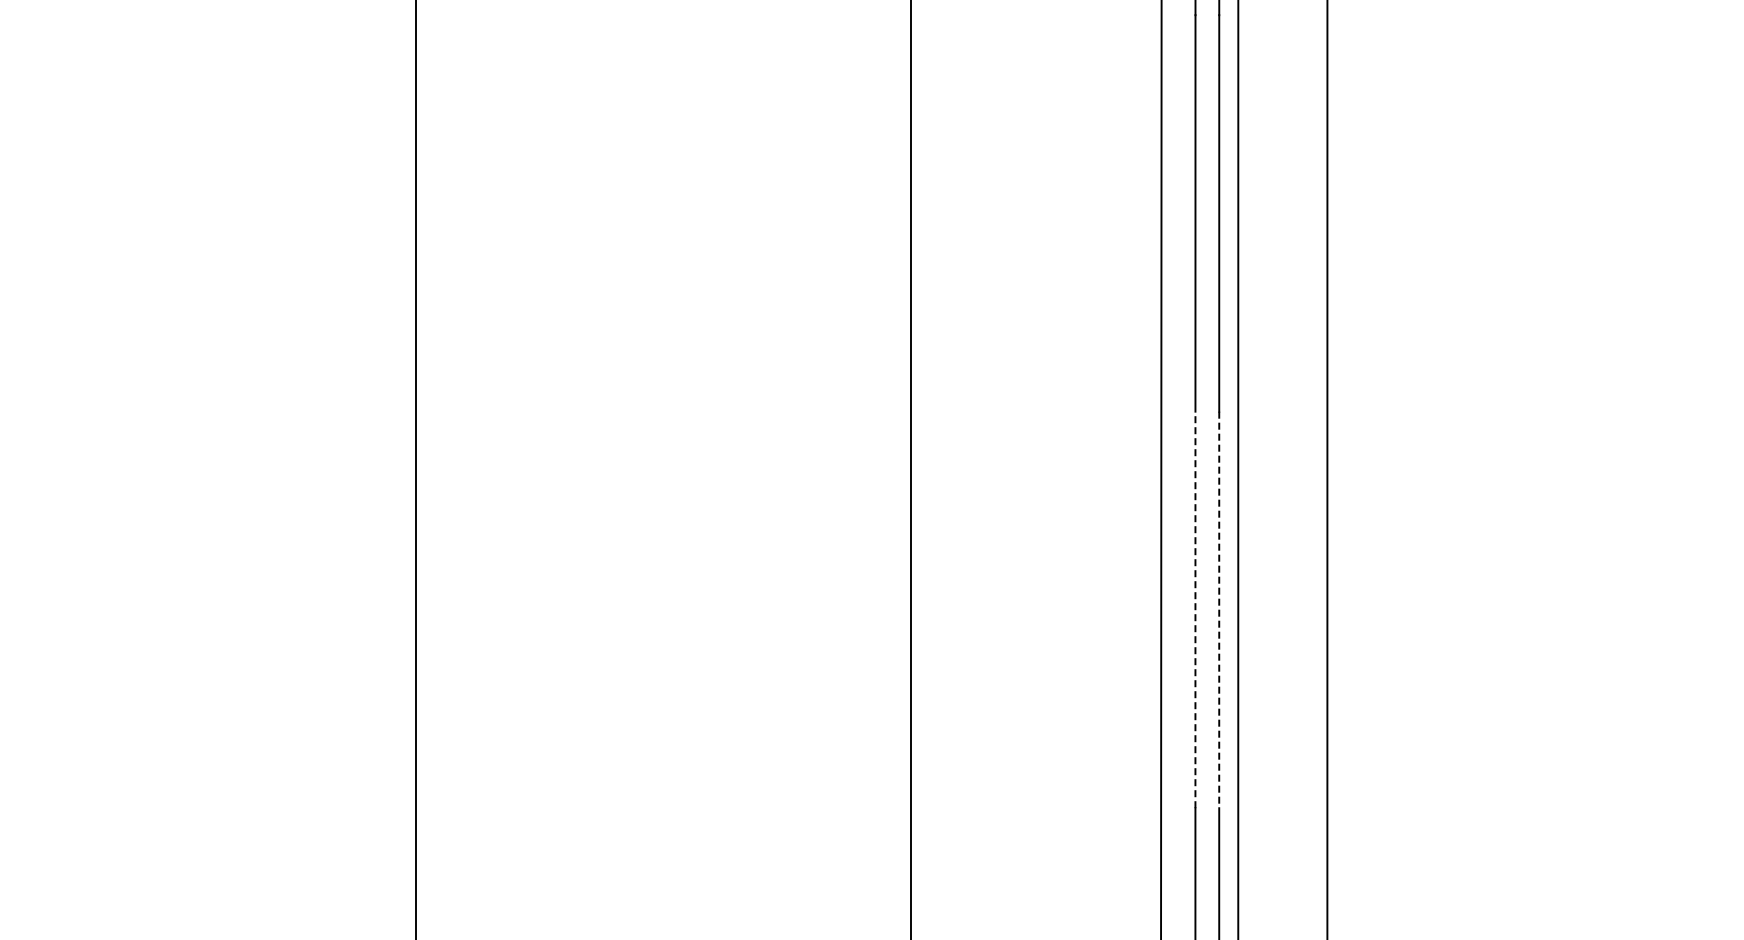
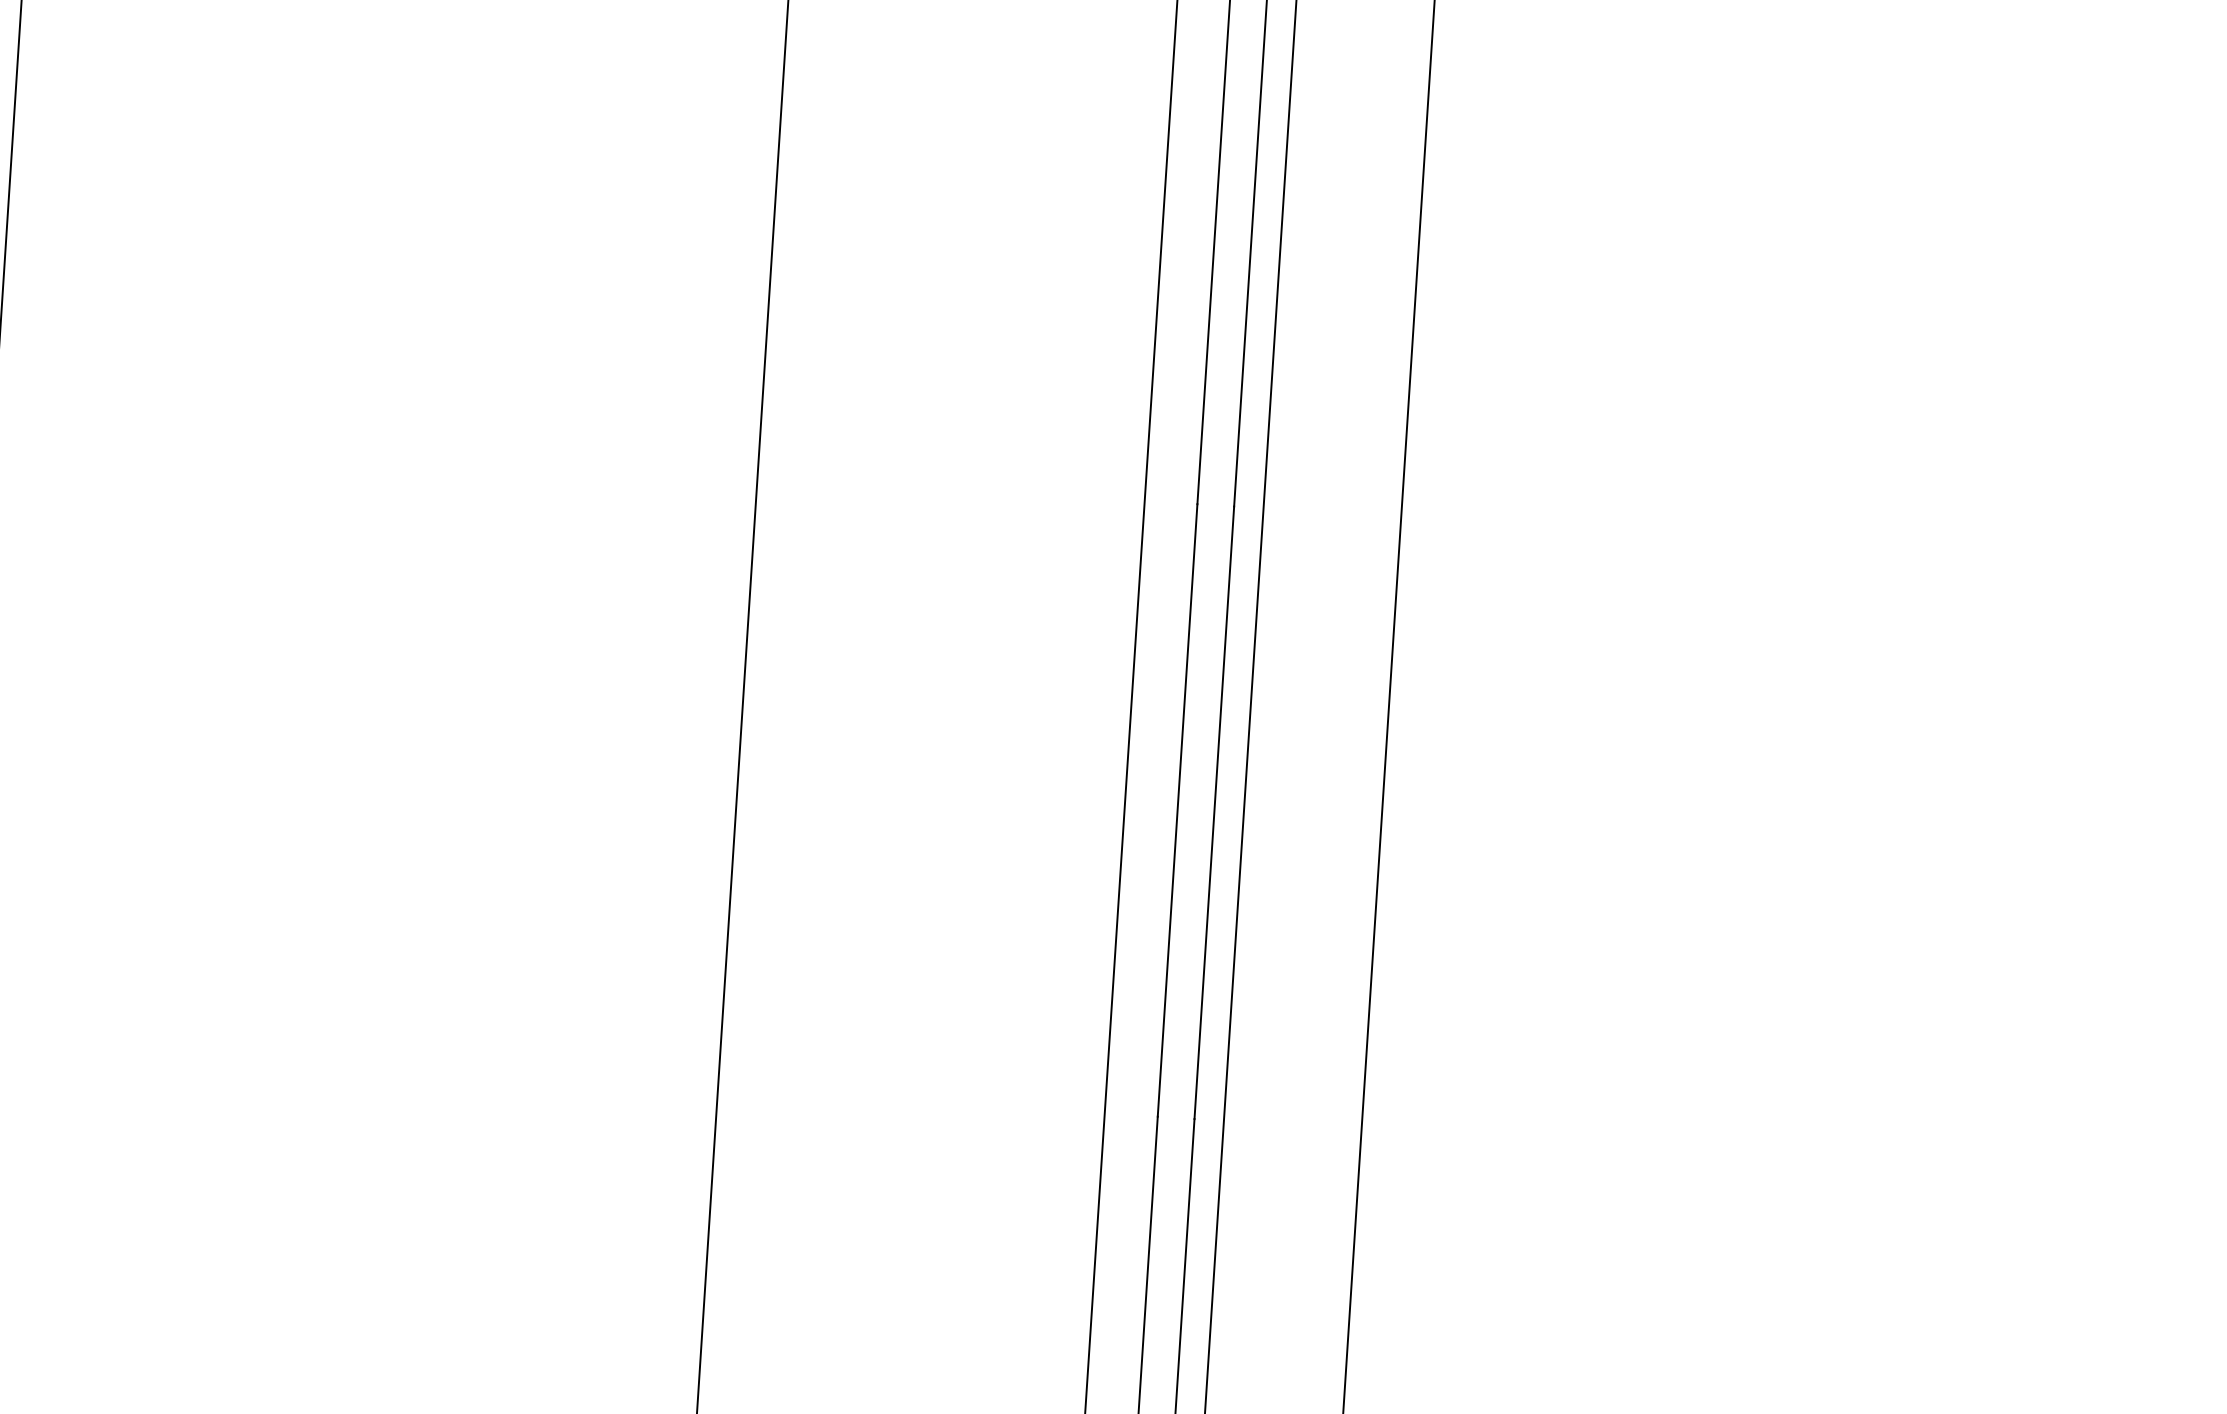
line: (1195, 609) -> (1177, 809), dashed -> solid
line: (1219, 610) -> (1214, 813), dashed -> solid

